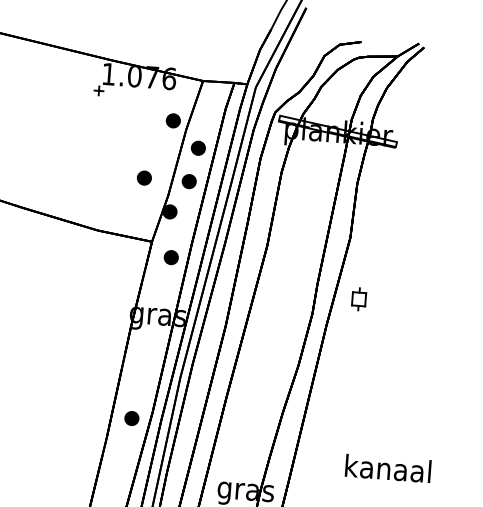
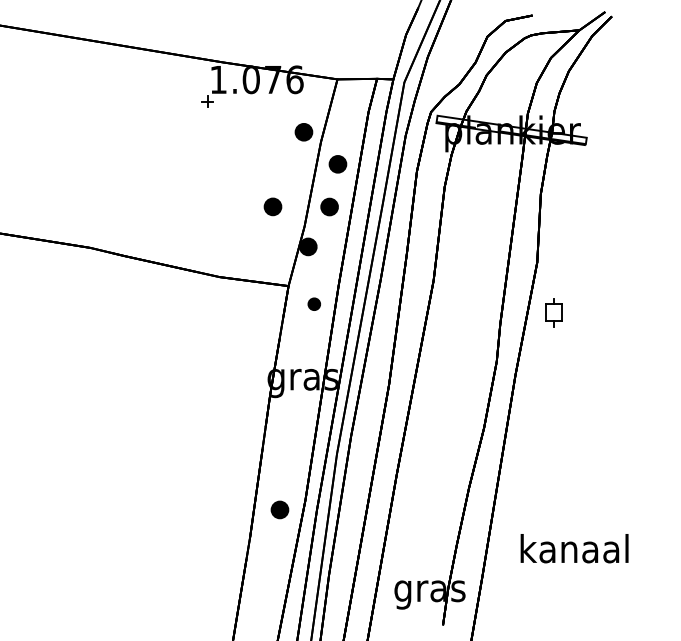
part: (171, 257) -> (314, 304), size x0.7
part: (358, 299) -> (553, 312), moved
text: (388, 468) -> (574, 548), moved

